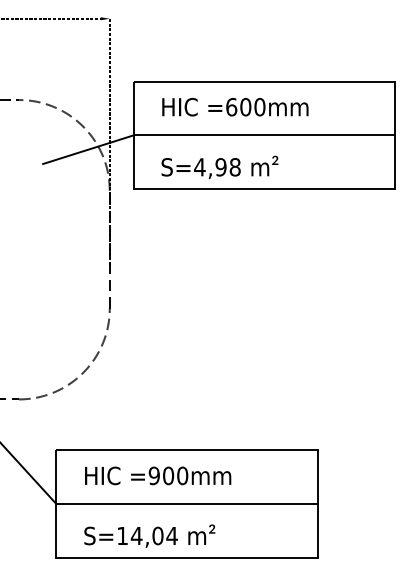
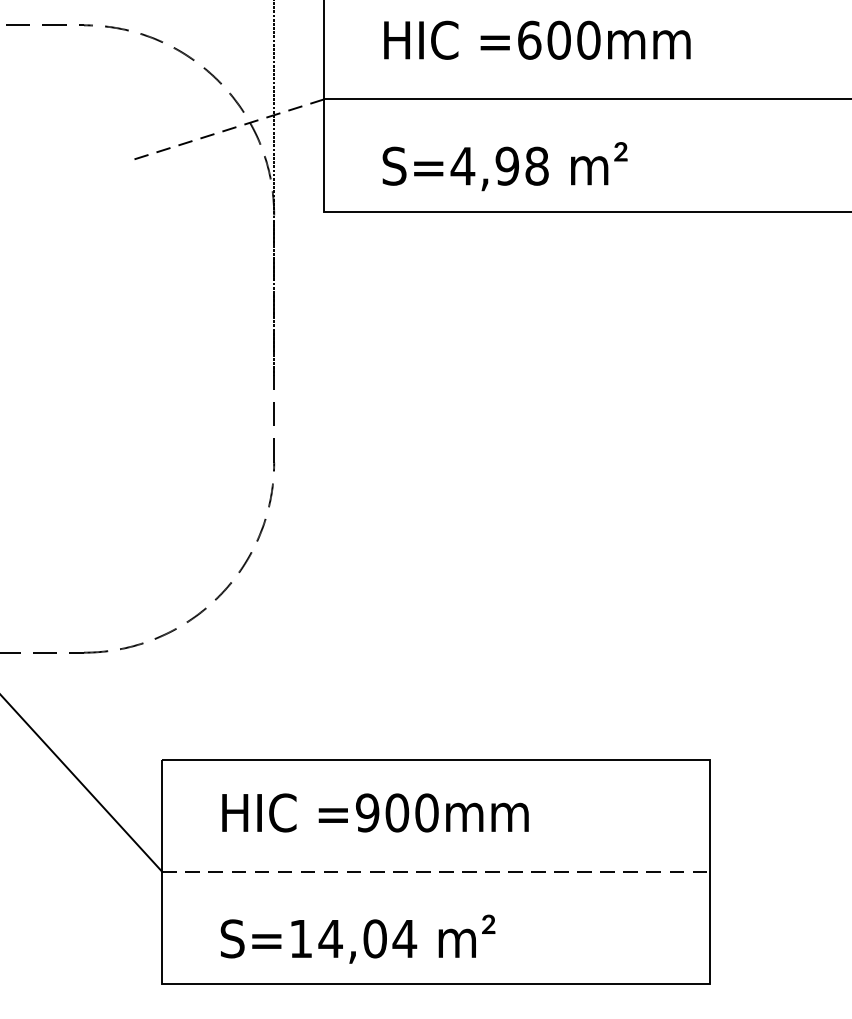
line: (88, 149) -> (229, 128), solid -> dashed
line: (186, 504) -> (434, 872), solid -> dashed

